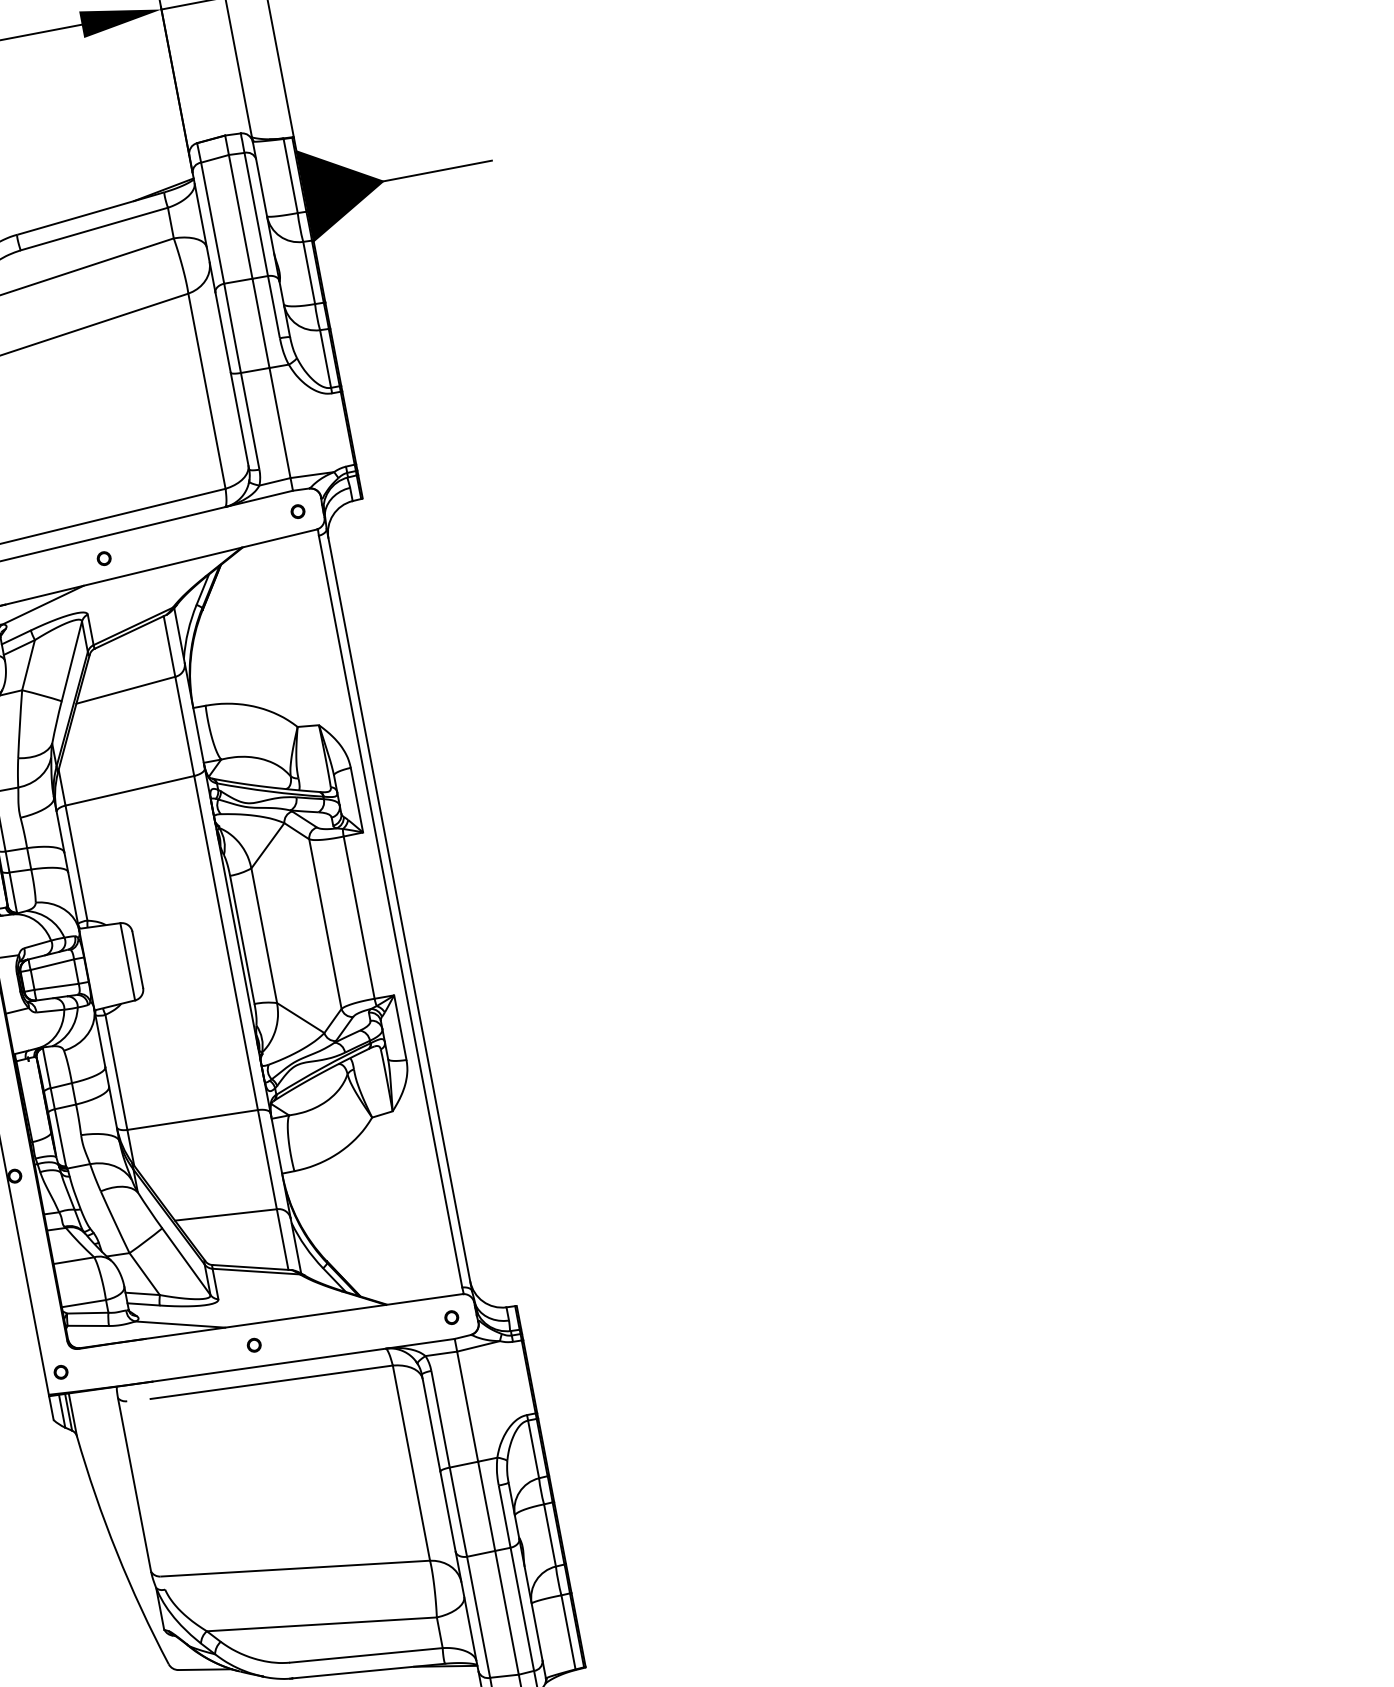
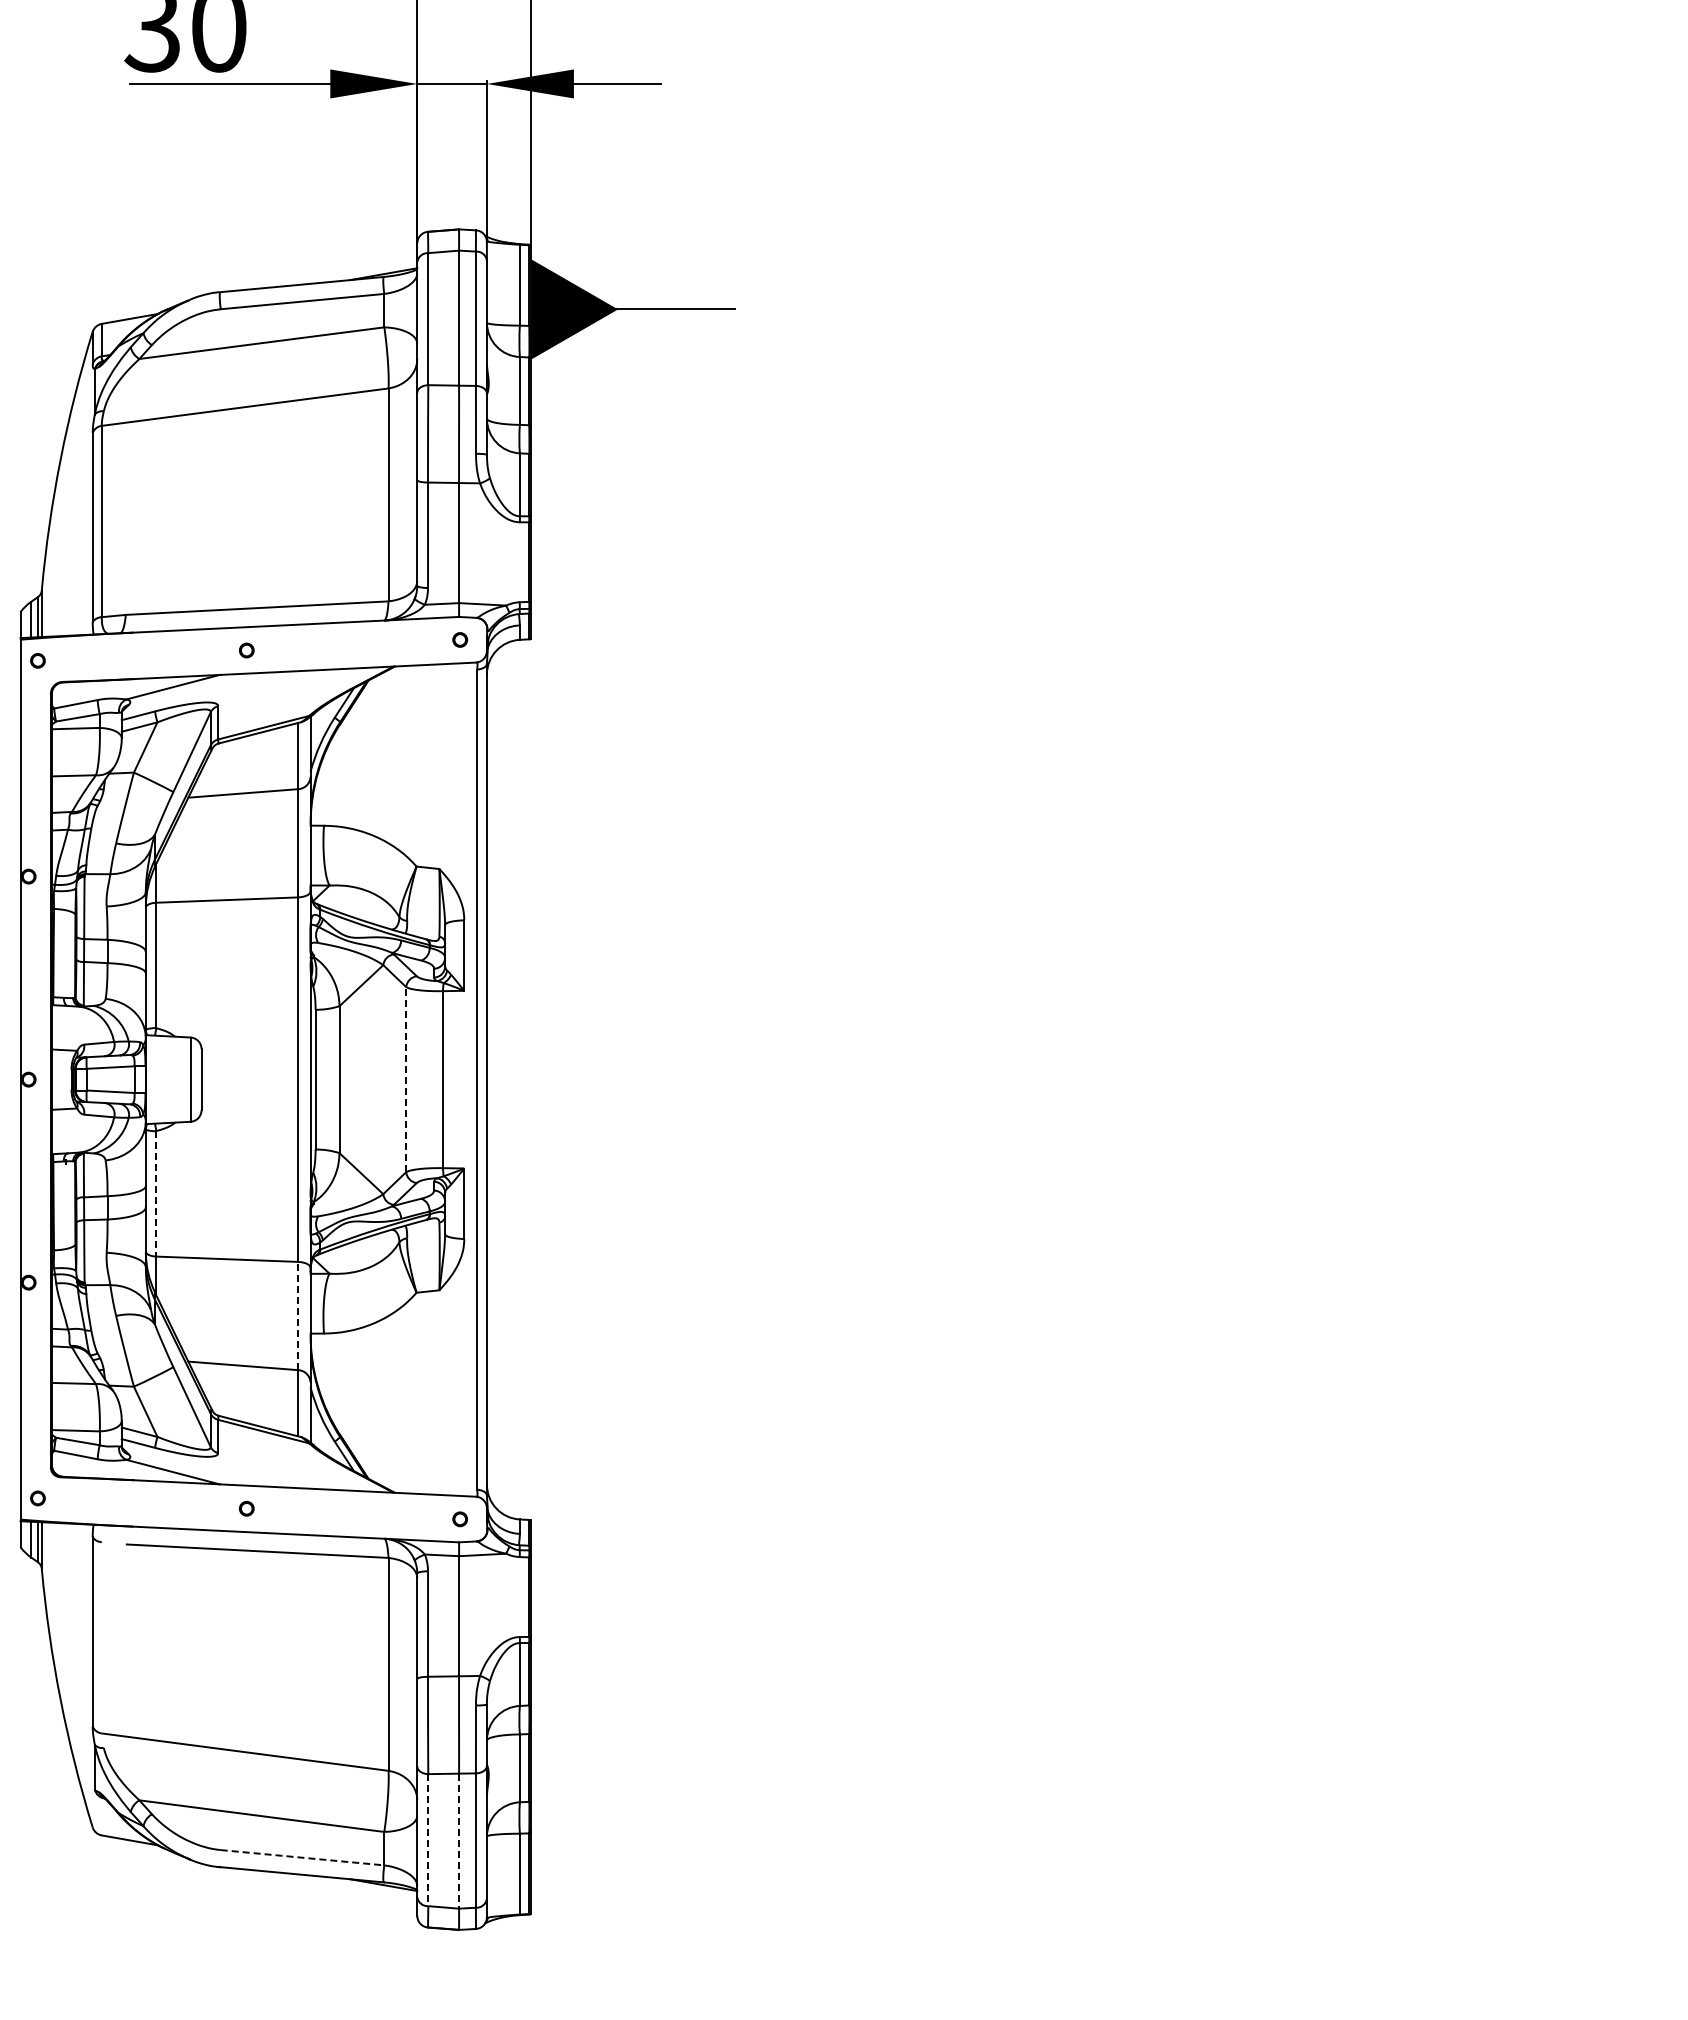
line: (325, 923) -> (406, 1079), solid -> dashed
line: (116, 1072) -> (156, 1193), solid -> dashed
line: (266, 1159) -> (297, 1315), solid -> dashed
line: (507, 1613) -> (459, 1841), solid -> dashed
line: (478, 1617) -> (428, 1840), solid -> dashed
line: (367, 1655) -> (303, 1857), solid -> dashed

